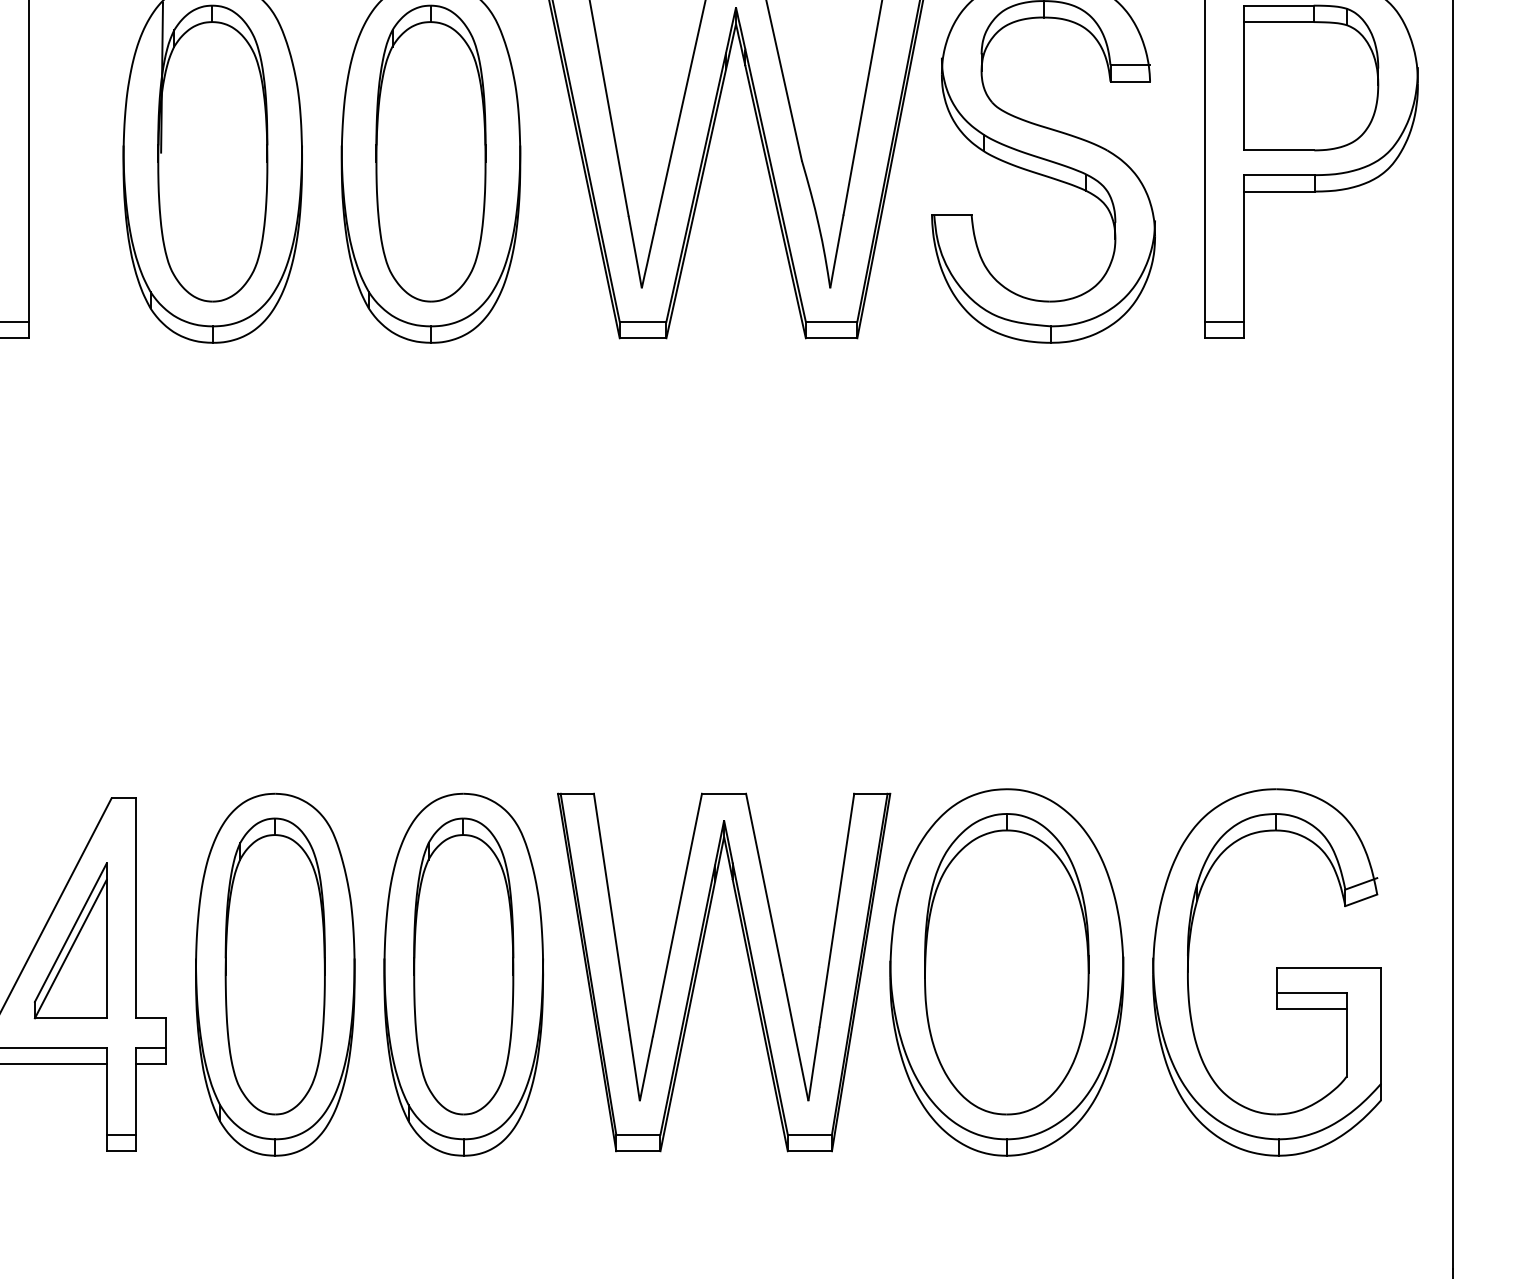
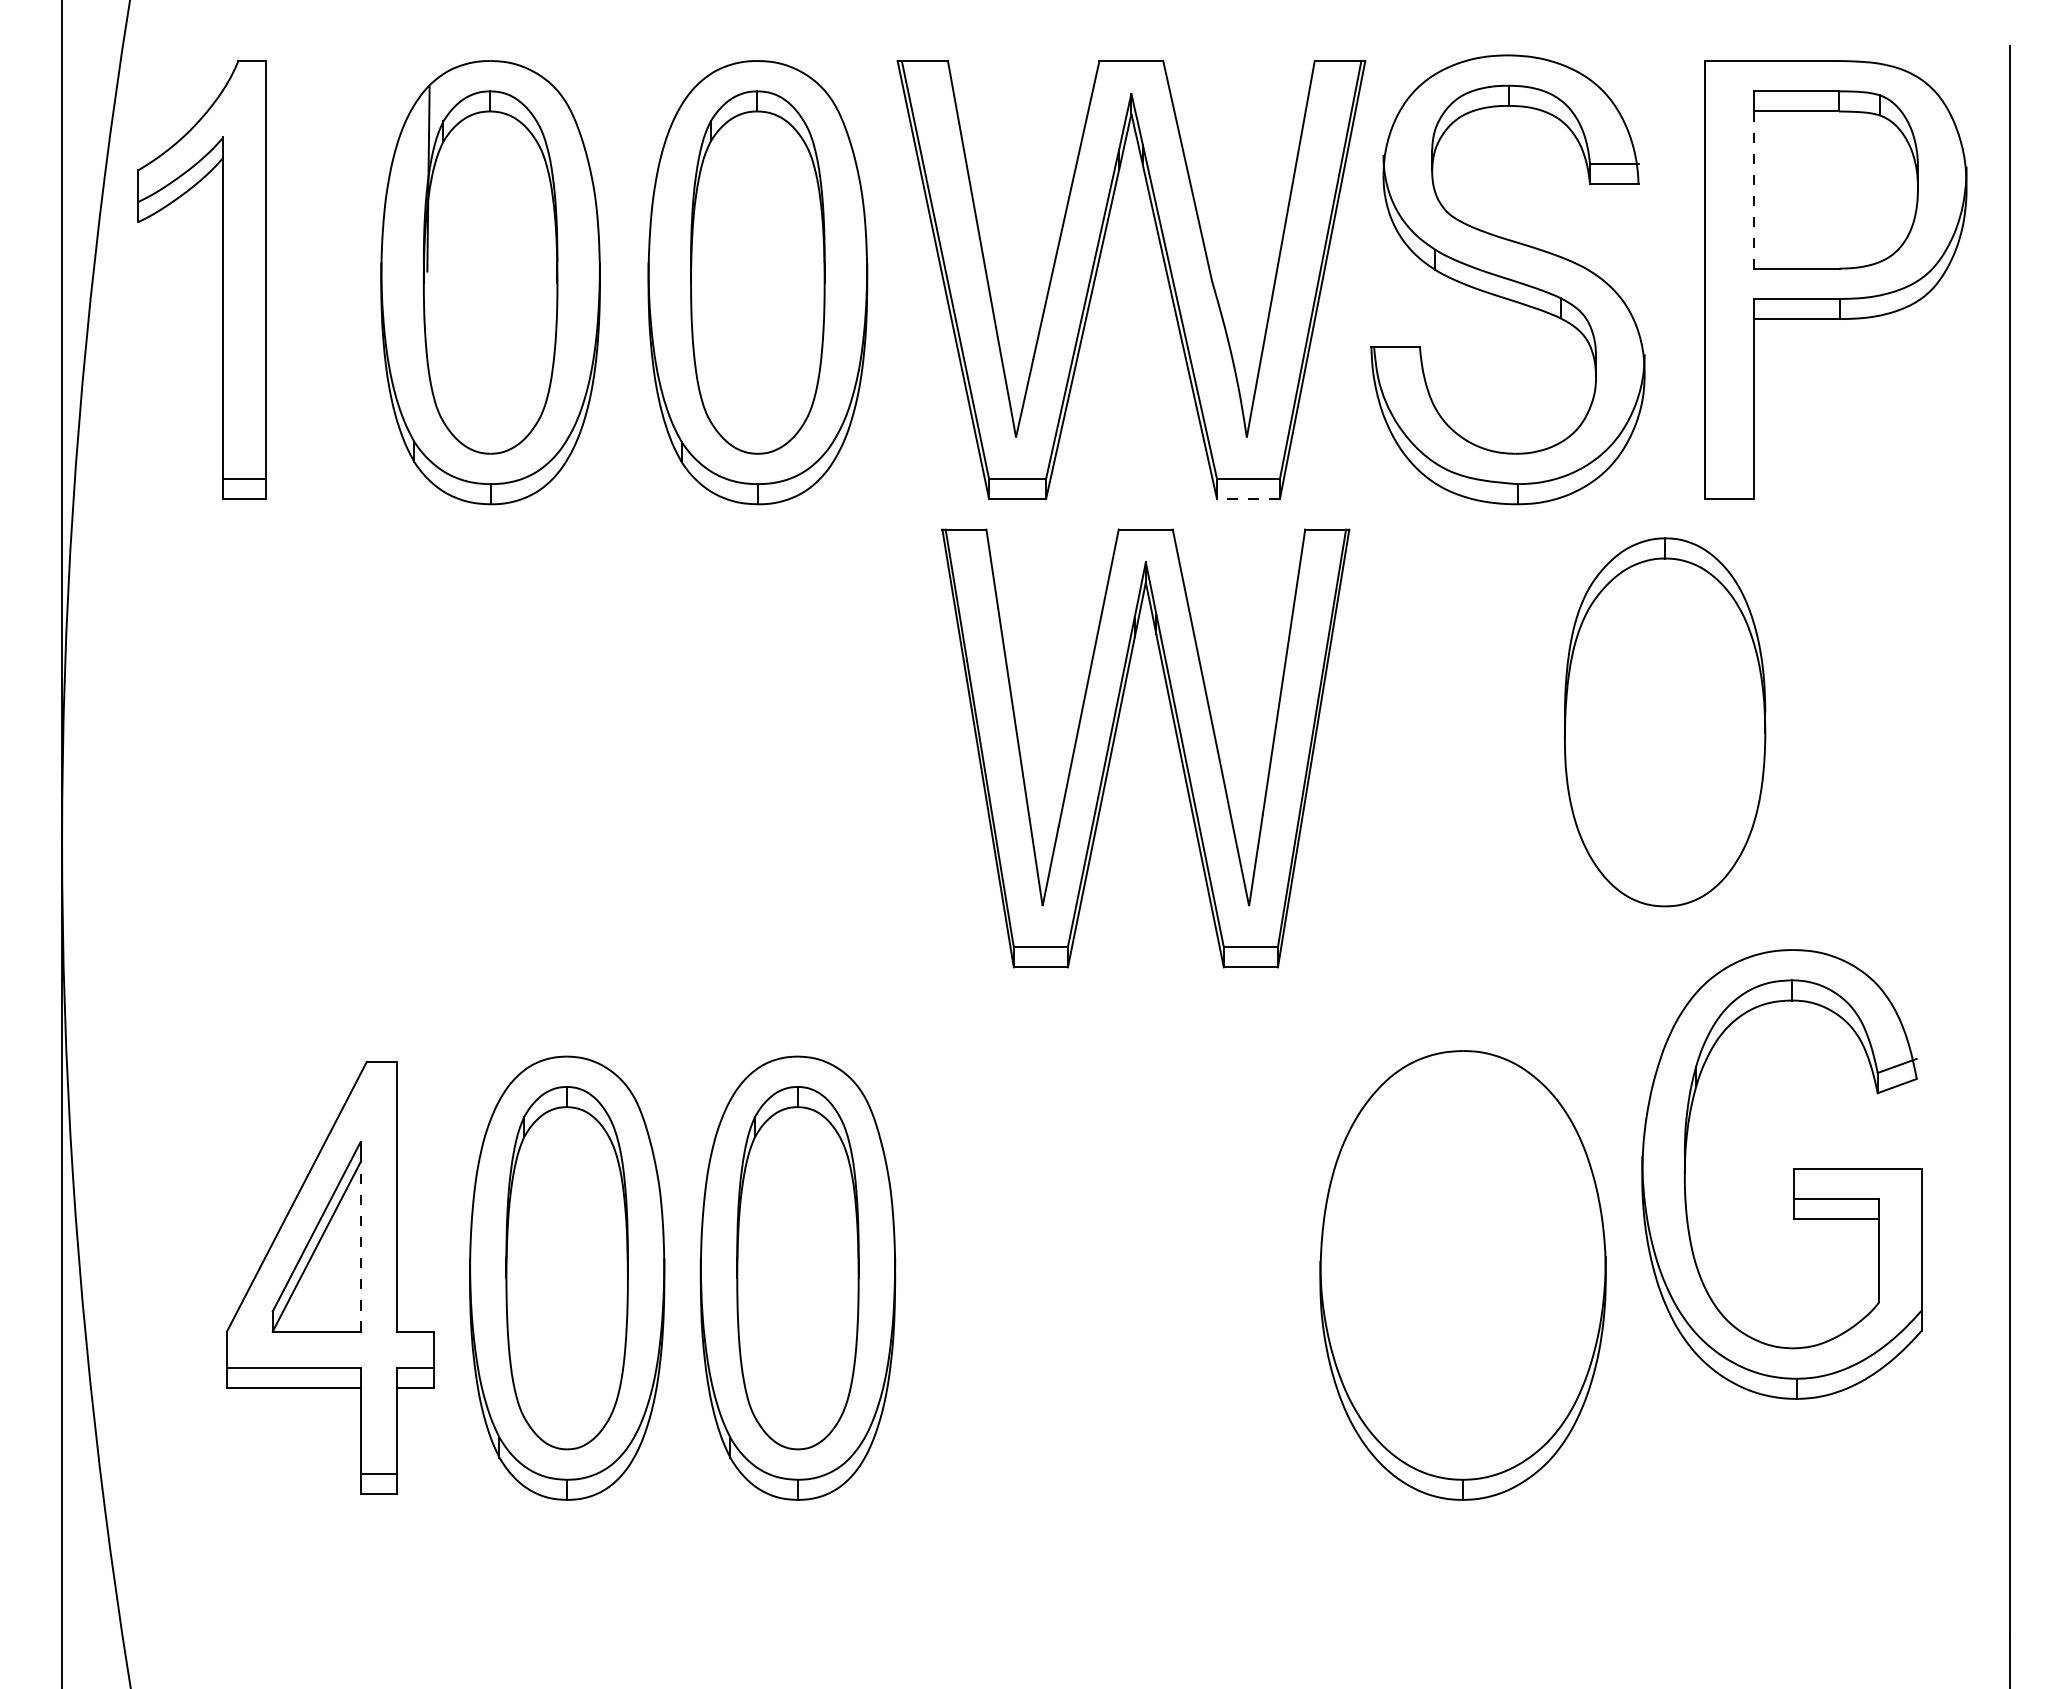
line: (1244, 86) -> (1754, 190), solid -> dashed
line: (1224, 321) -> (1729, 478), removed
line: (831, 338) -> (1248, 498), solid -> dashed
line: (106, 948) -> (360, 1246), solid -> dashed
part: (1007, 964) -> (1665, 722), moved
part: (698, 968) -> (1114, 743), moved
part: (1276, 972) -> (1793, 1174), moved

